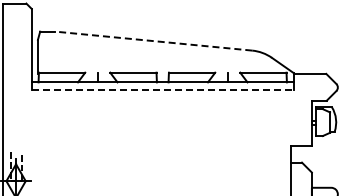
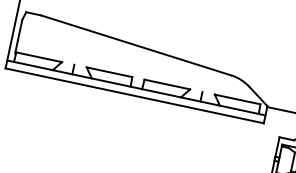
line: (153, 41) -> (135, 45), dashed -> solid
line: (162, 90) -> (134, 95), dashed -> solid

